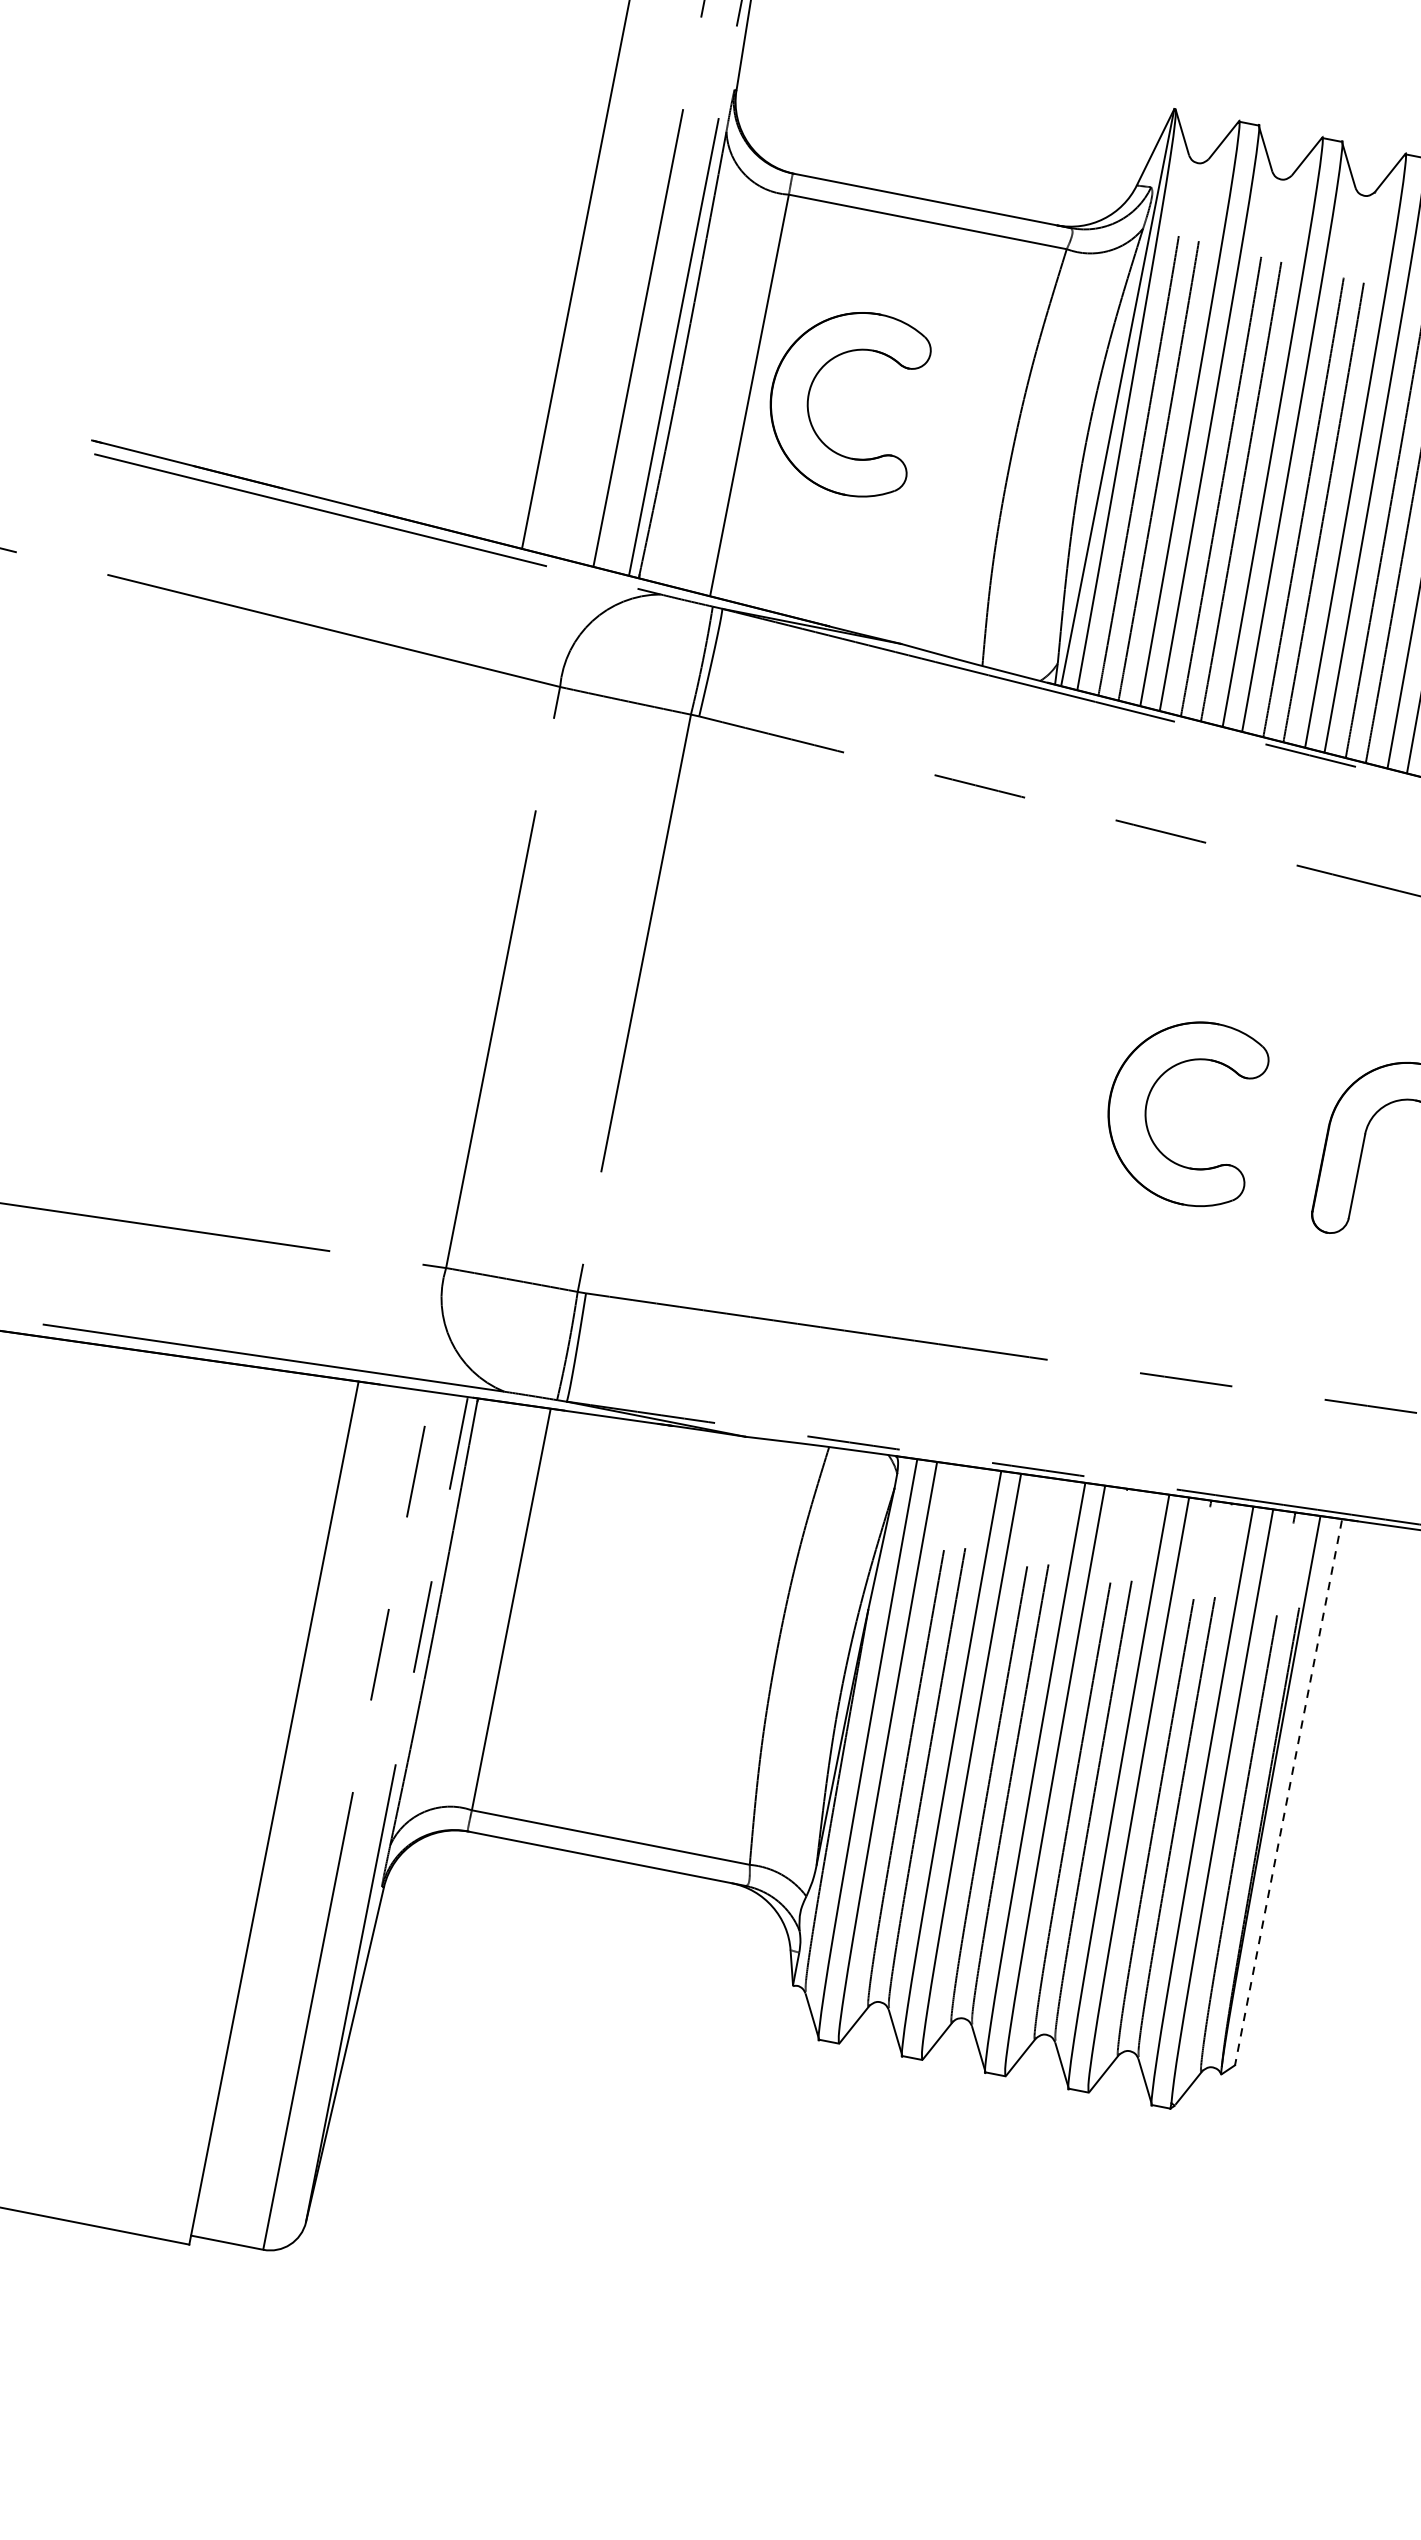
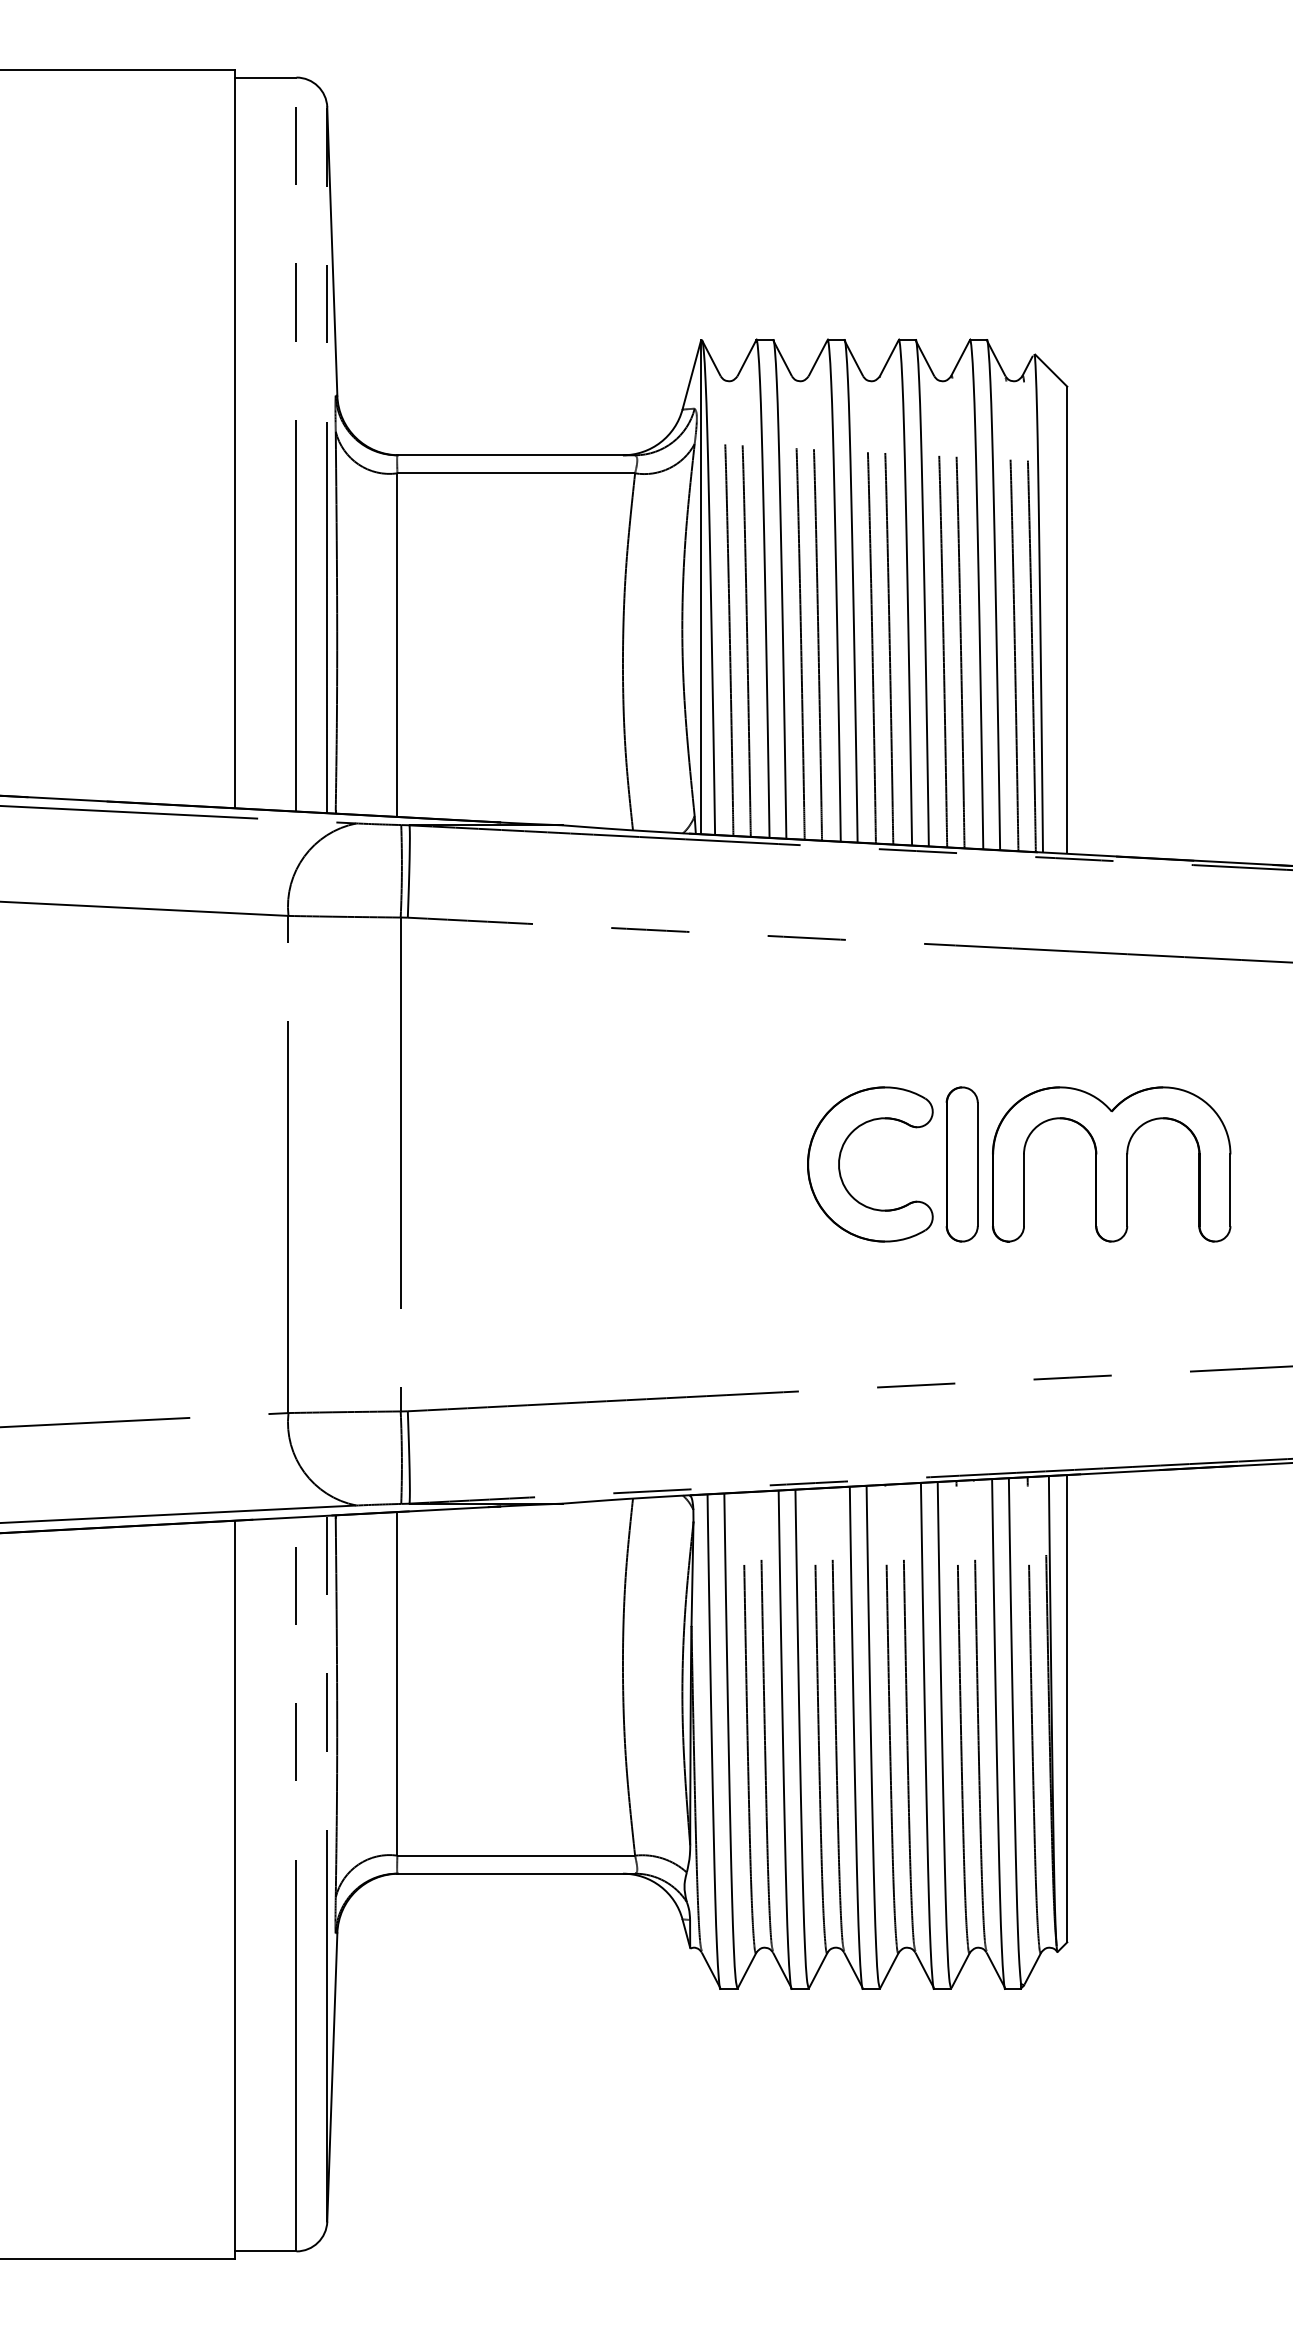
part: (811, 388) -> (447, 629), removed
part: (1289, 1131) -> (961, 1164), added
line: (1288, 1793) -> (1067, 1709), dashed -> solid

